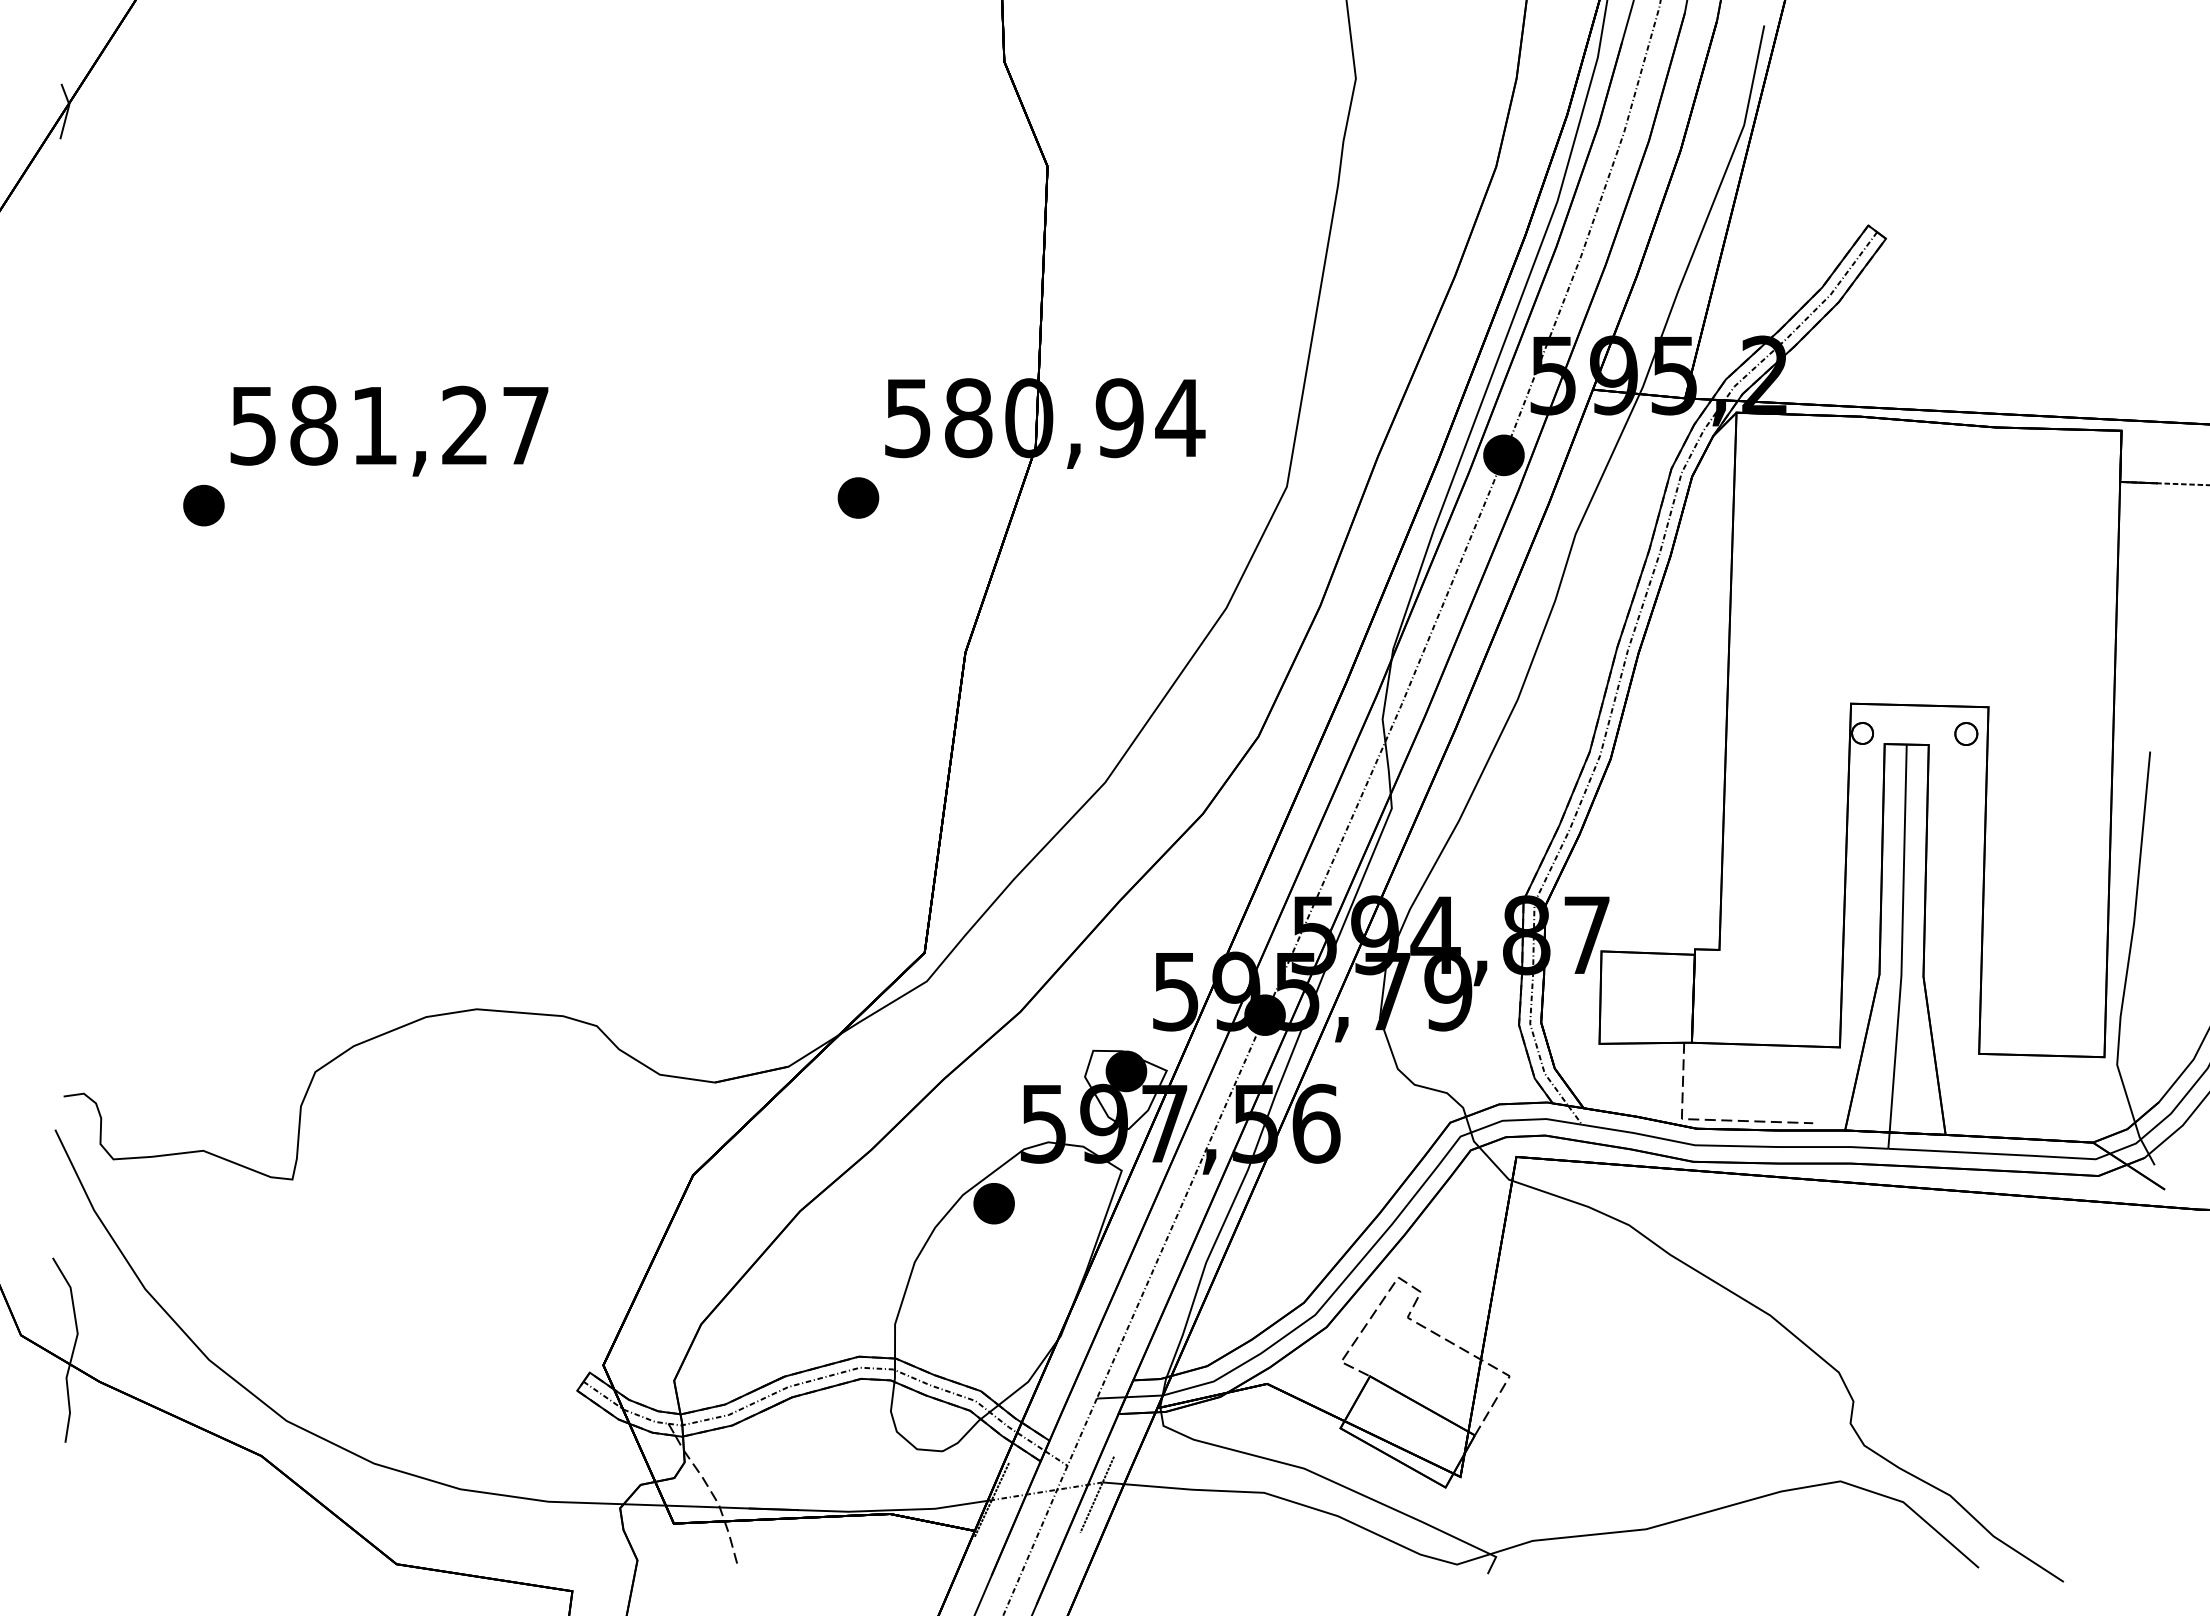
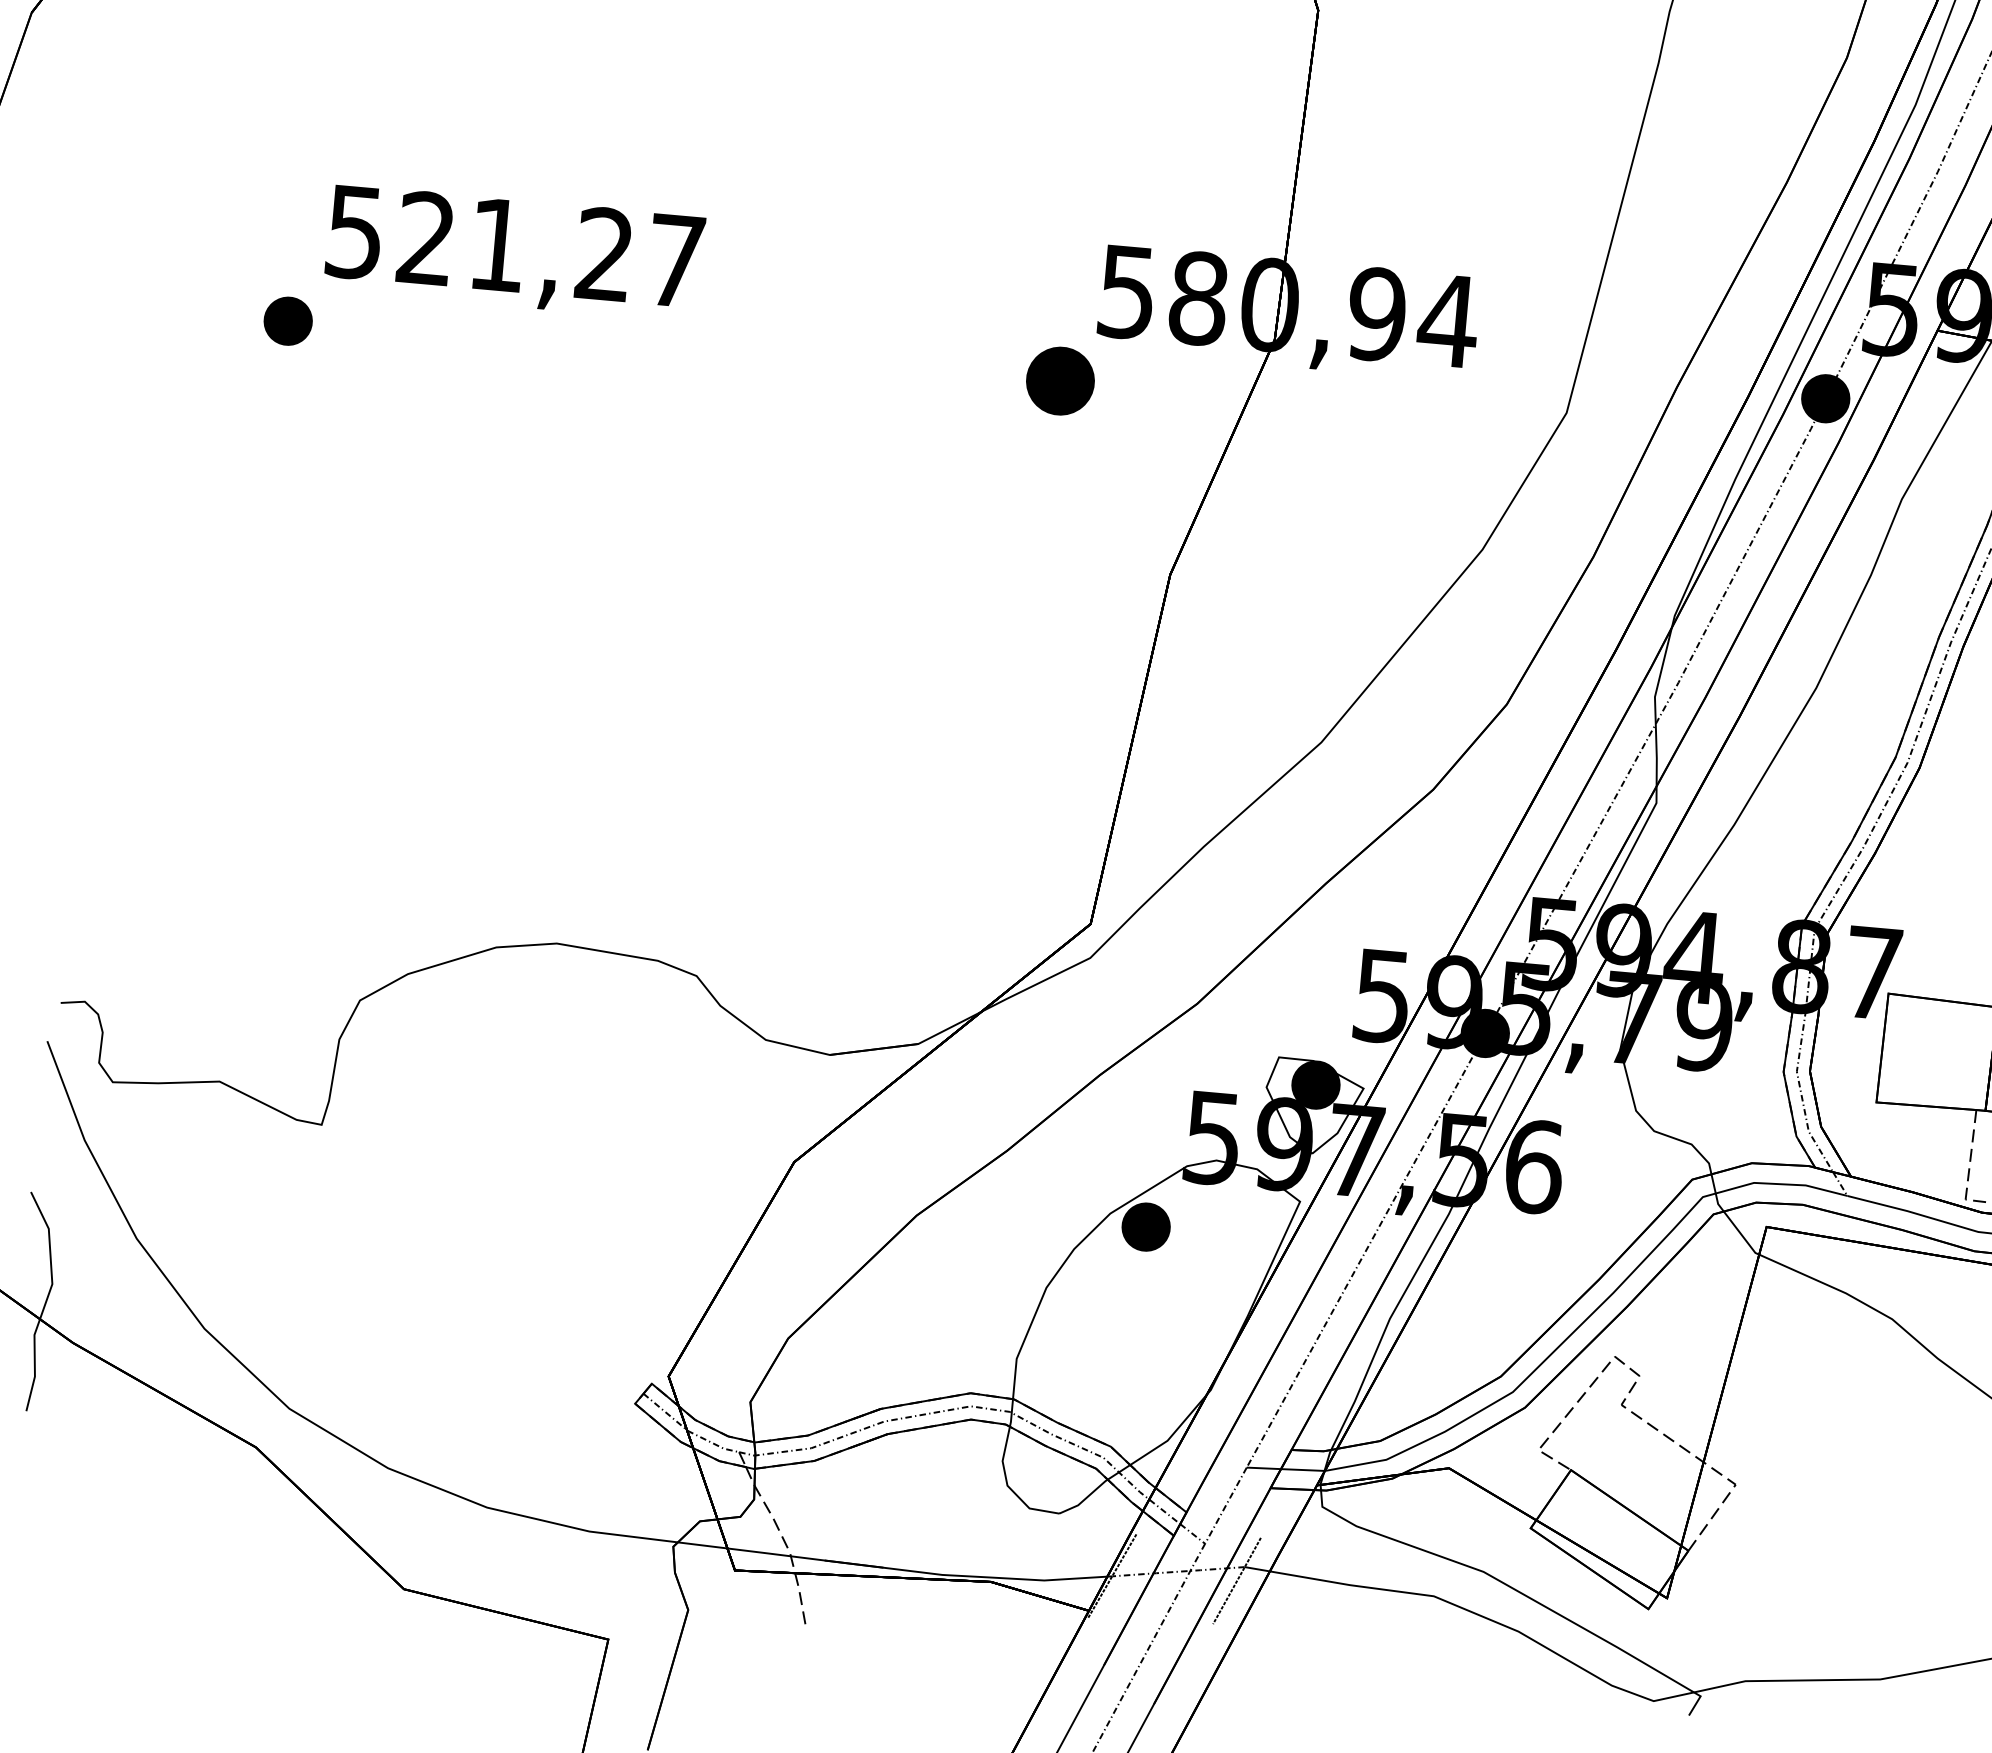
text: (313, 425) -> (425, 238), 581,27 -> 521,27
part: (858, 497) -> (1060, 380), size x1.4

